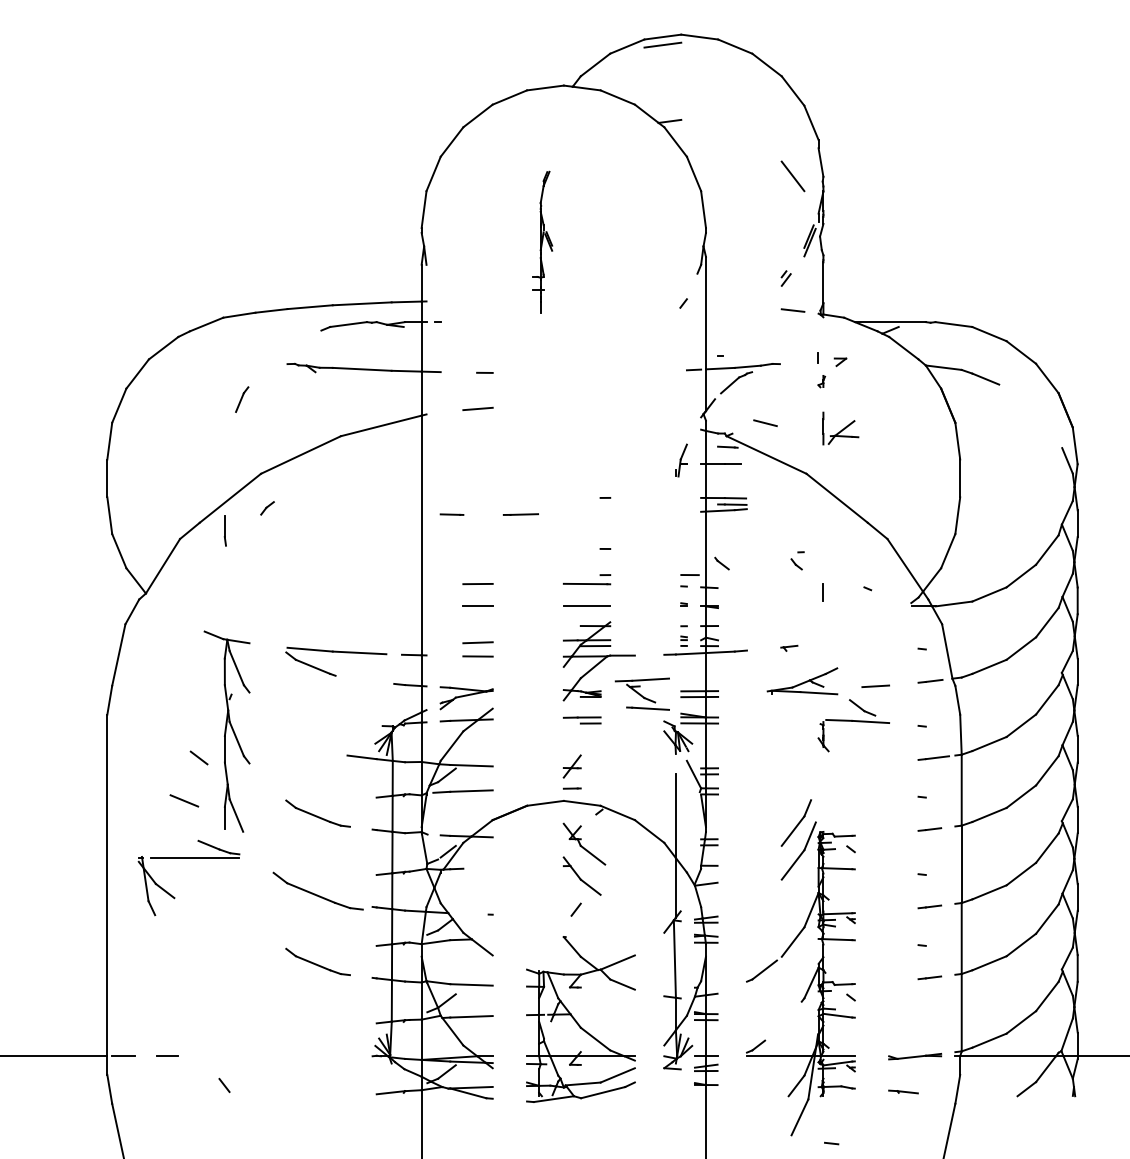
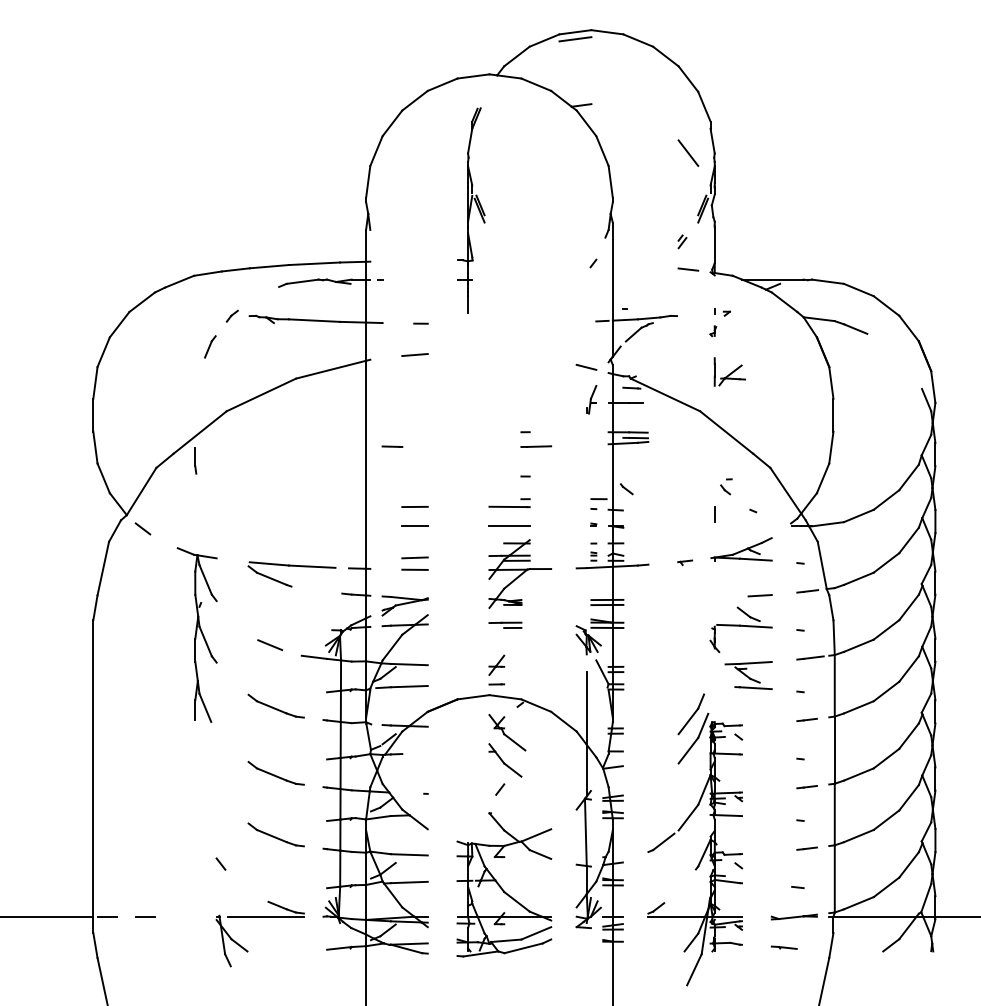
part: (543, 242) -> (471, 210), size x1.67
part: (832, 359) -> (722, 312), size x0.62
line: (765, 422) -> (586, 366), moved
line: (266, 507) -> (231, 315), moved
line: (521, 514) -> (536, 446), moved
part: (797, 560) -> (726, 486), moved
part: (802, 681) -> (741, 549), moved
part: (642, 694) -> (748, 675), moved
line: (198, 757) -> (142, 528), moved
line: (184, 801) -> (270, 645), moved
part: (188, 858) -> (259, 917), moved
part: (317, 890) -> (275, 772), size x0.71
line: (223, 1084) -> (220, 863), moved
line: (831, 1143) -> (797, 887), moved

